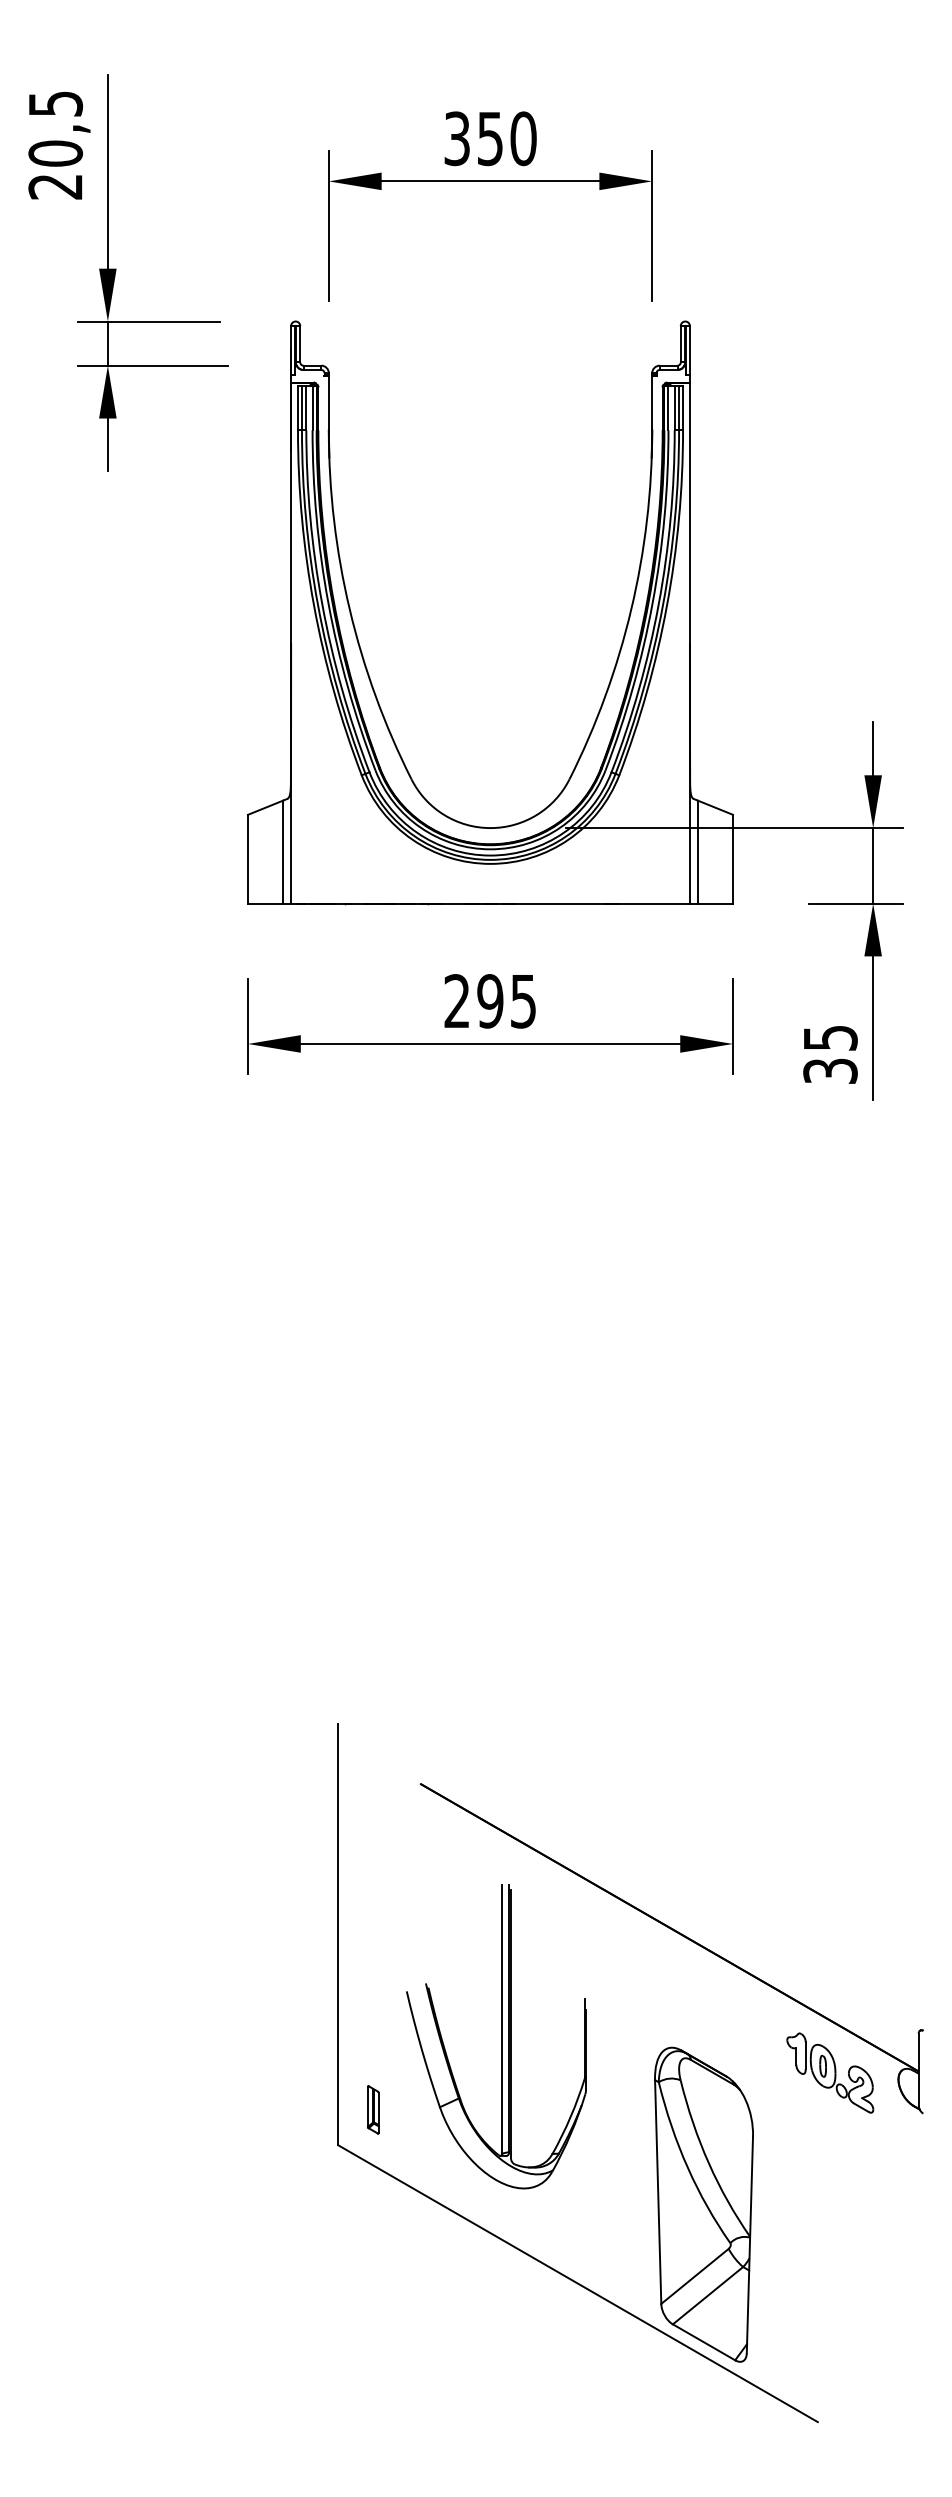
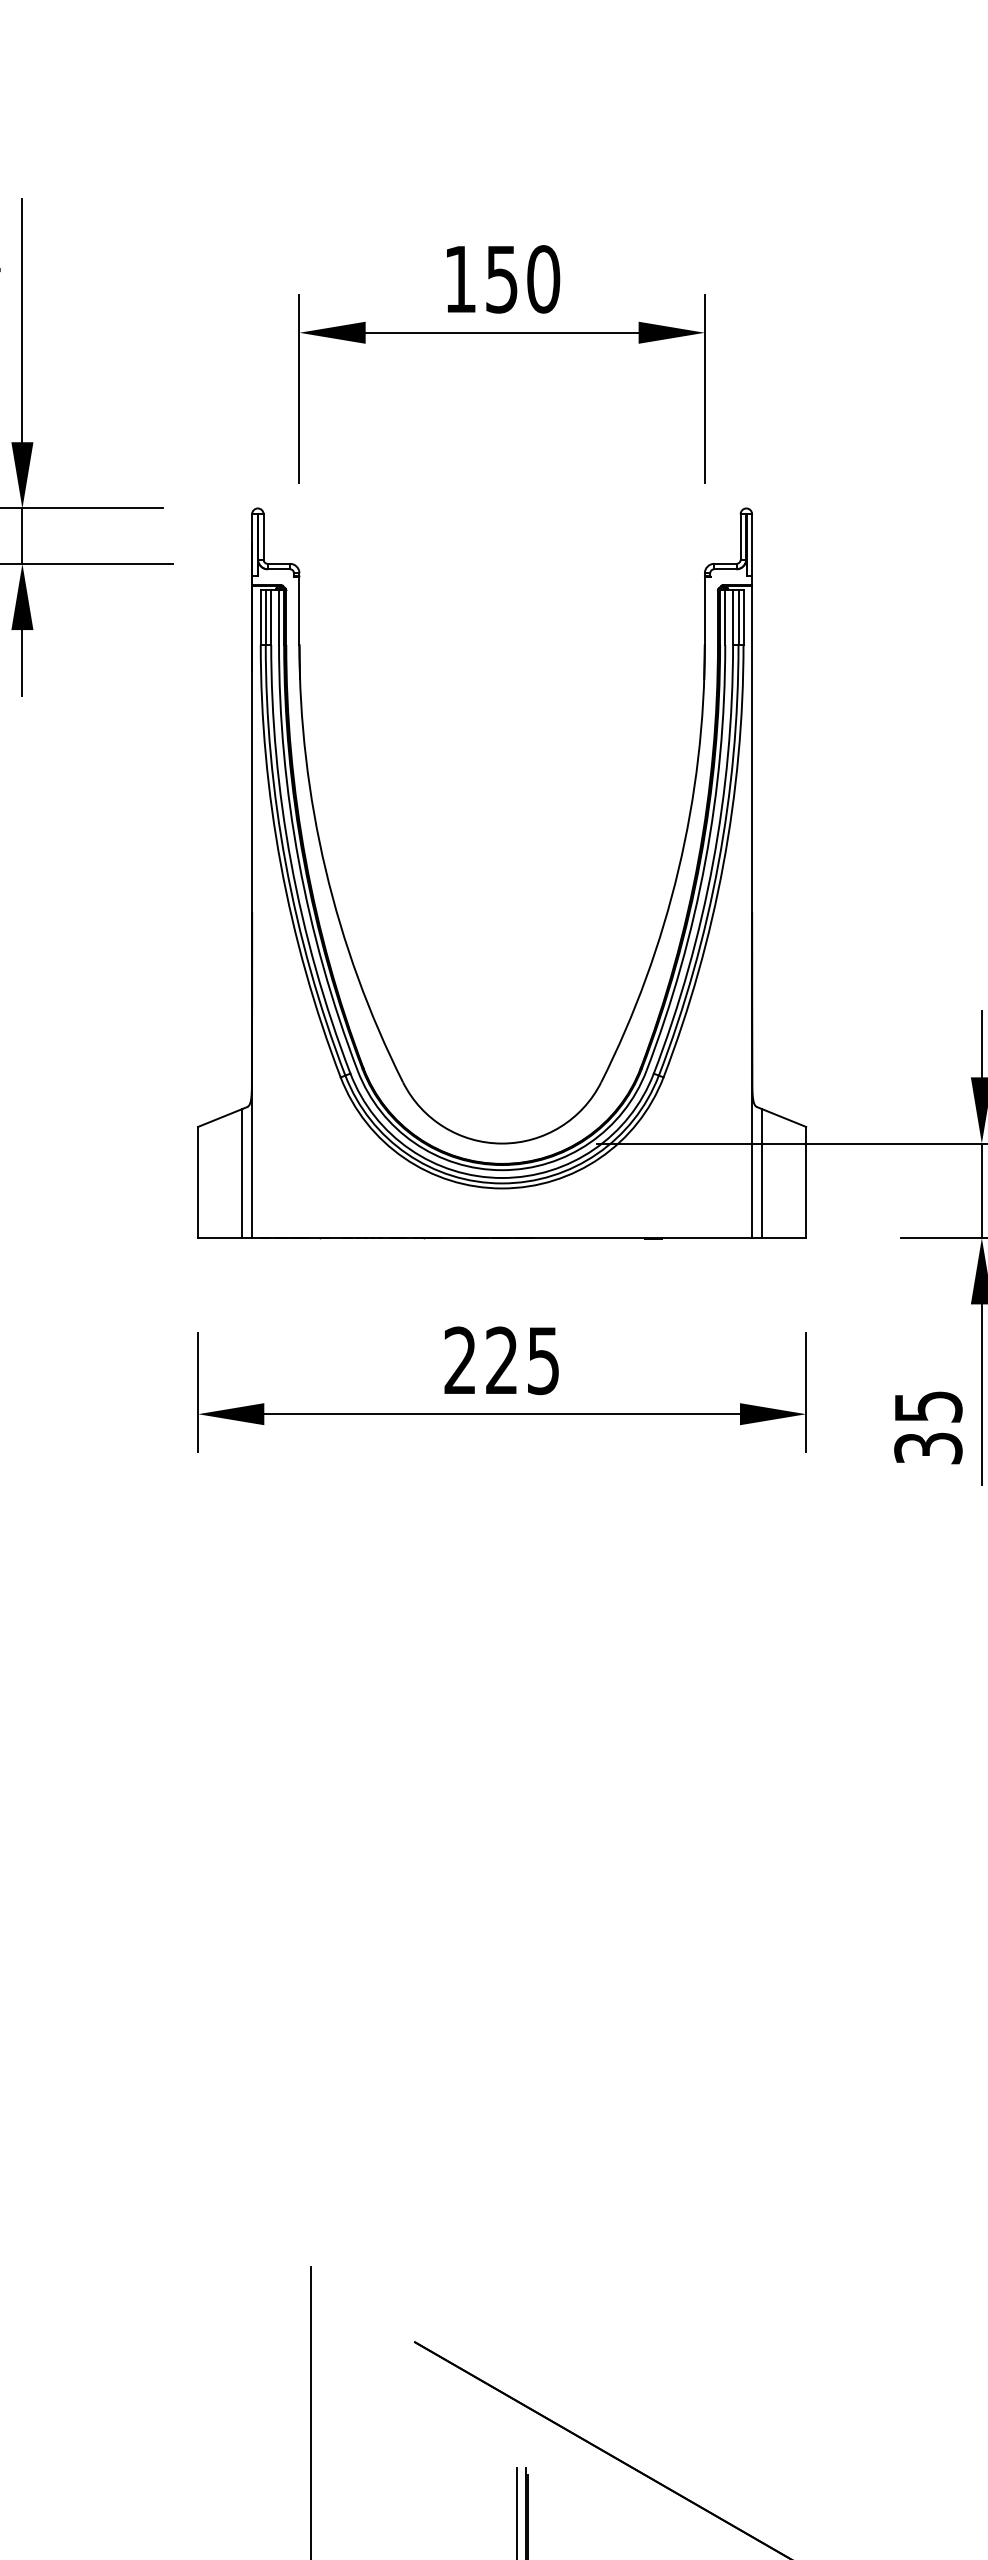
text: (456, 138) -> (459, 279), 350 -> 150
text: (490, 1001) -> (502, 1360), 295 -> 225

